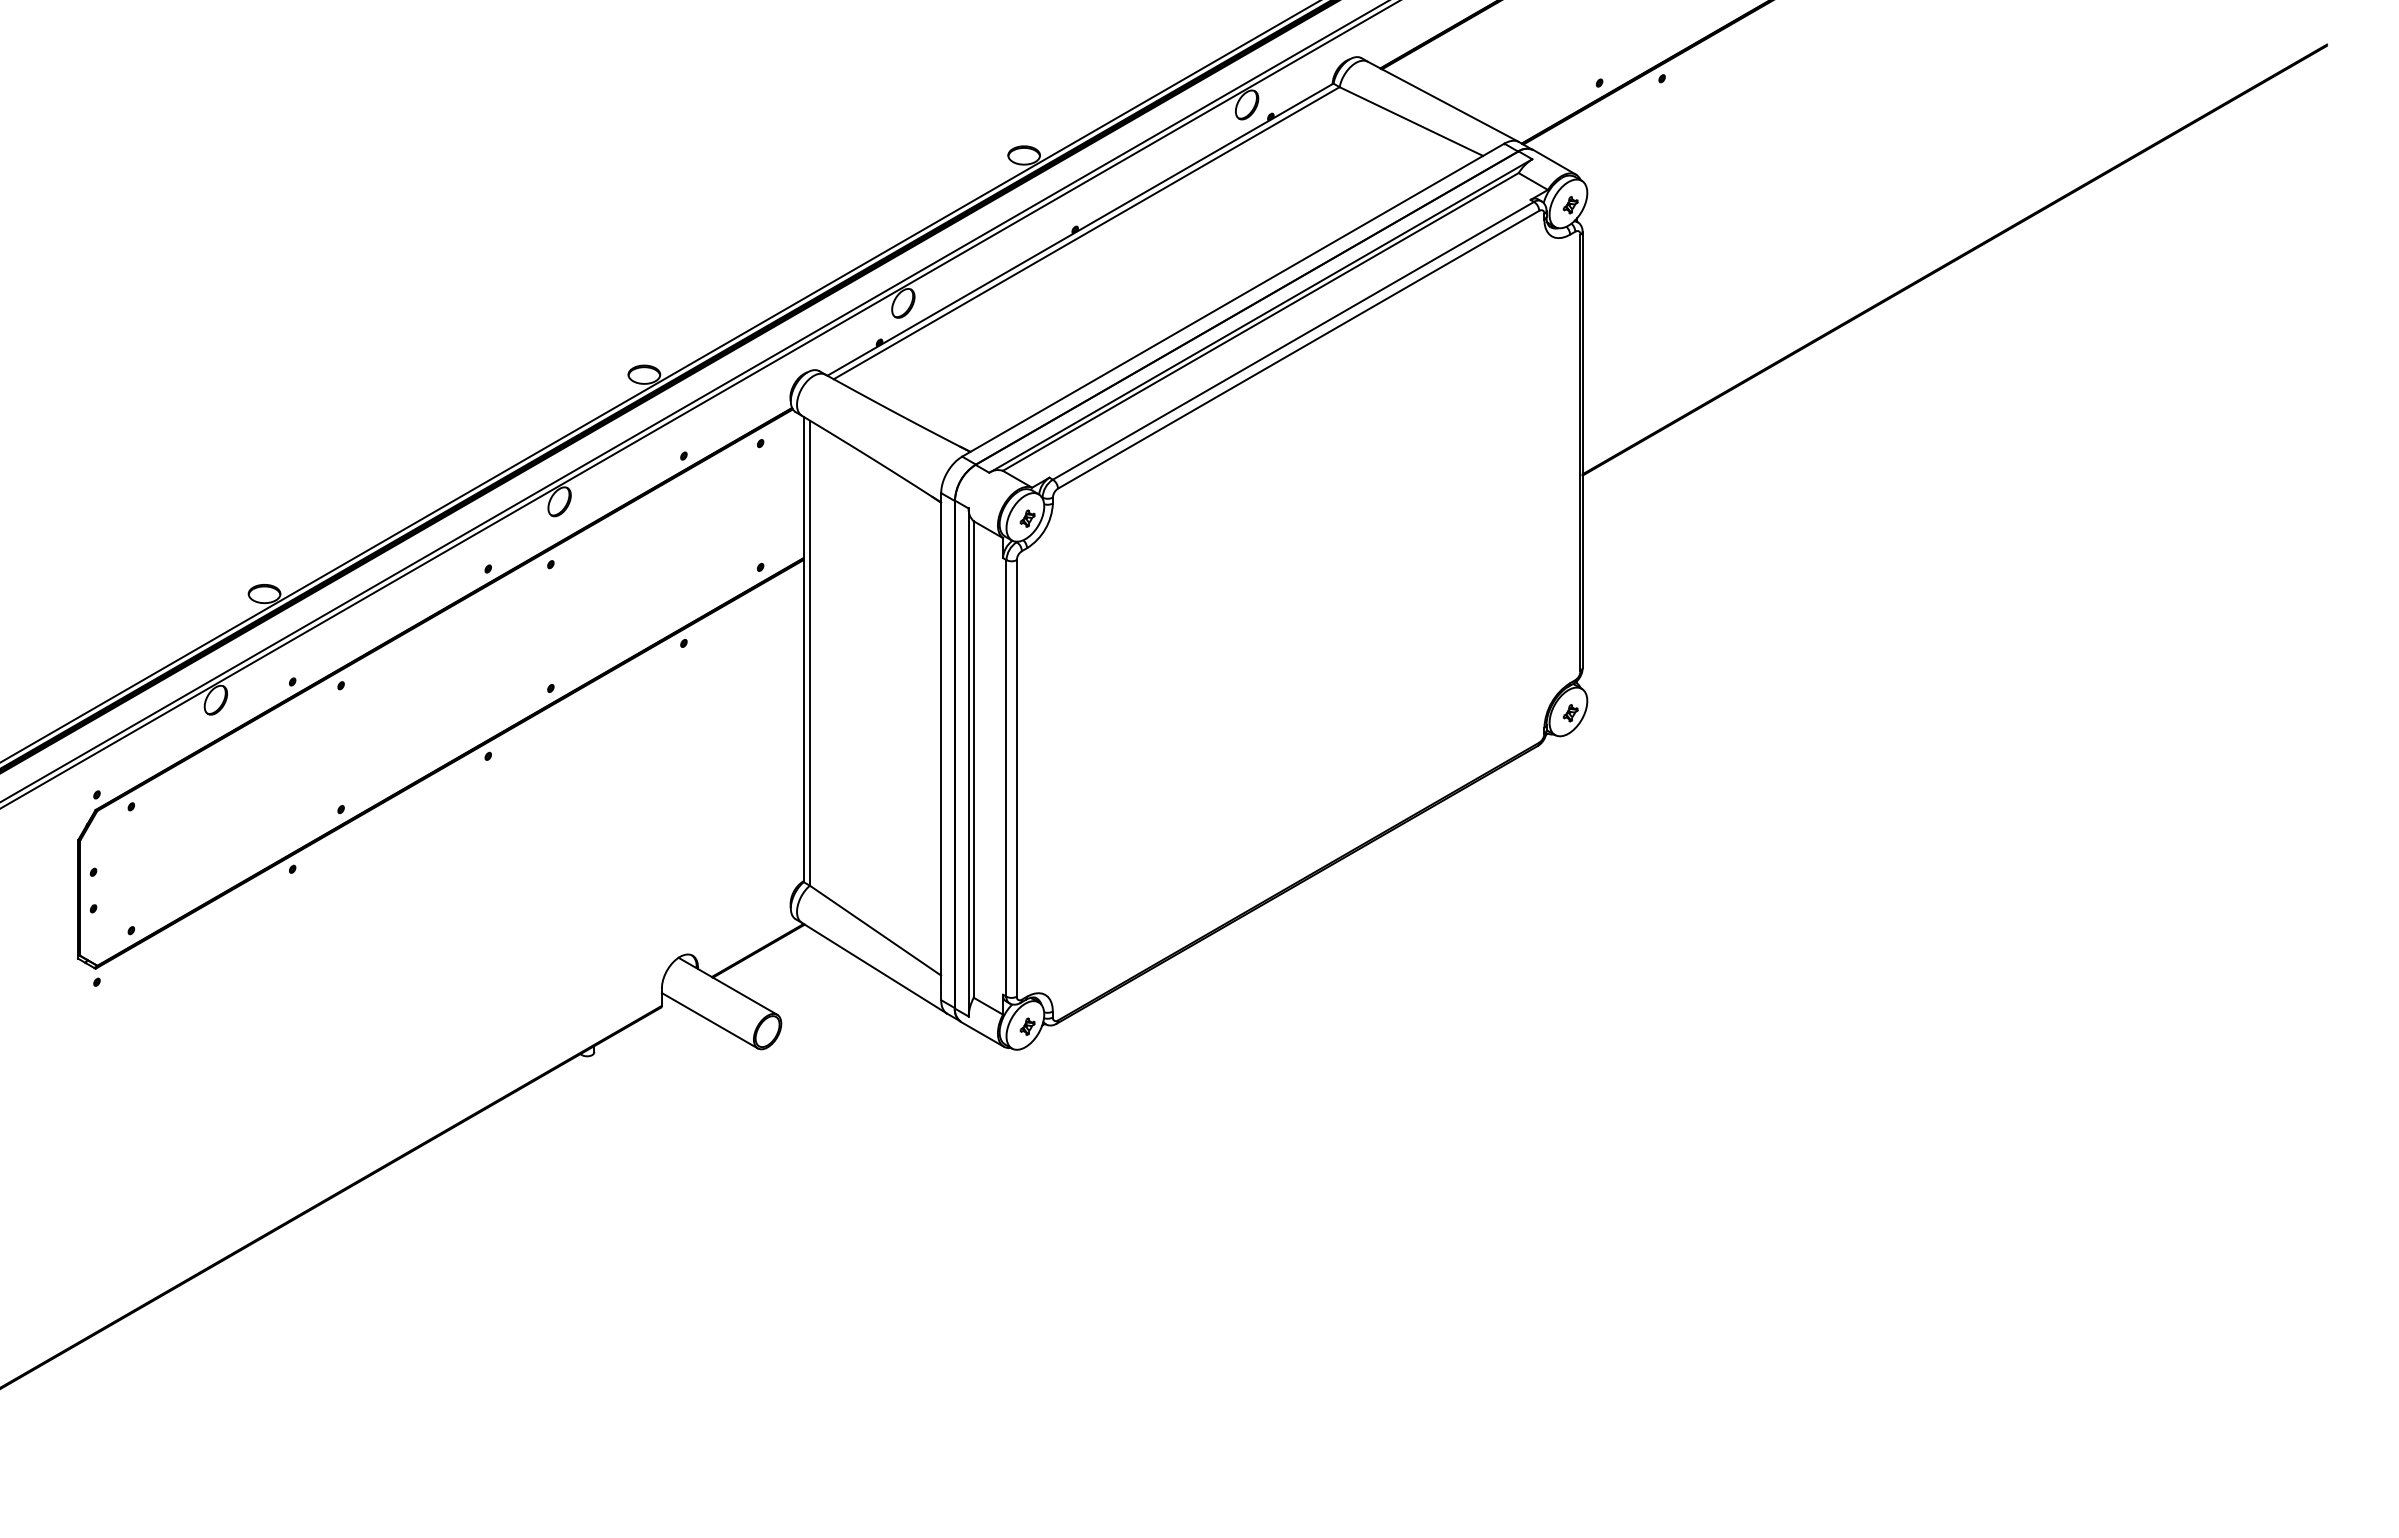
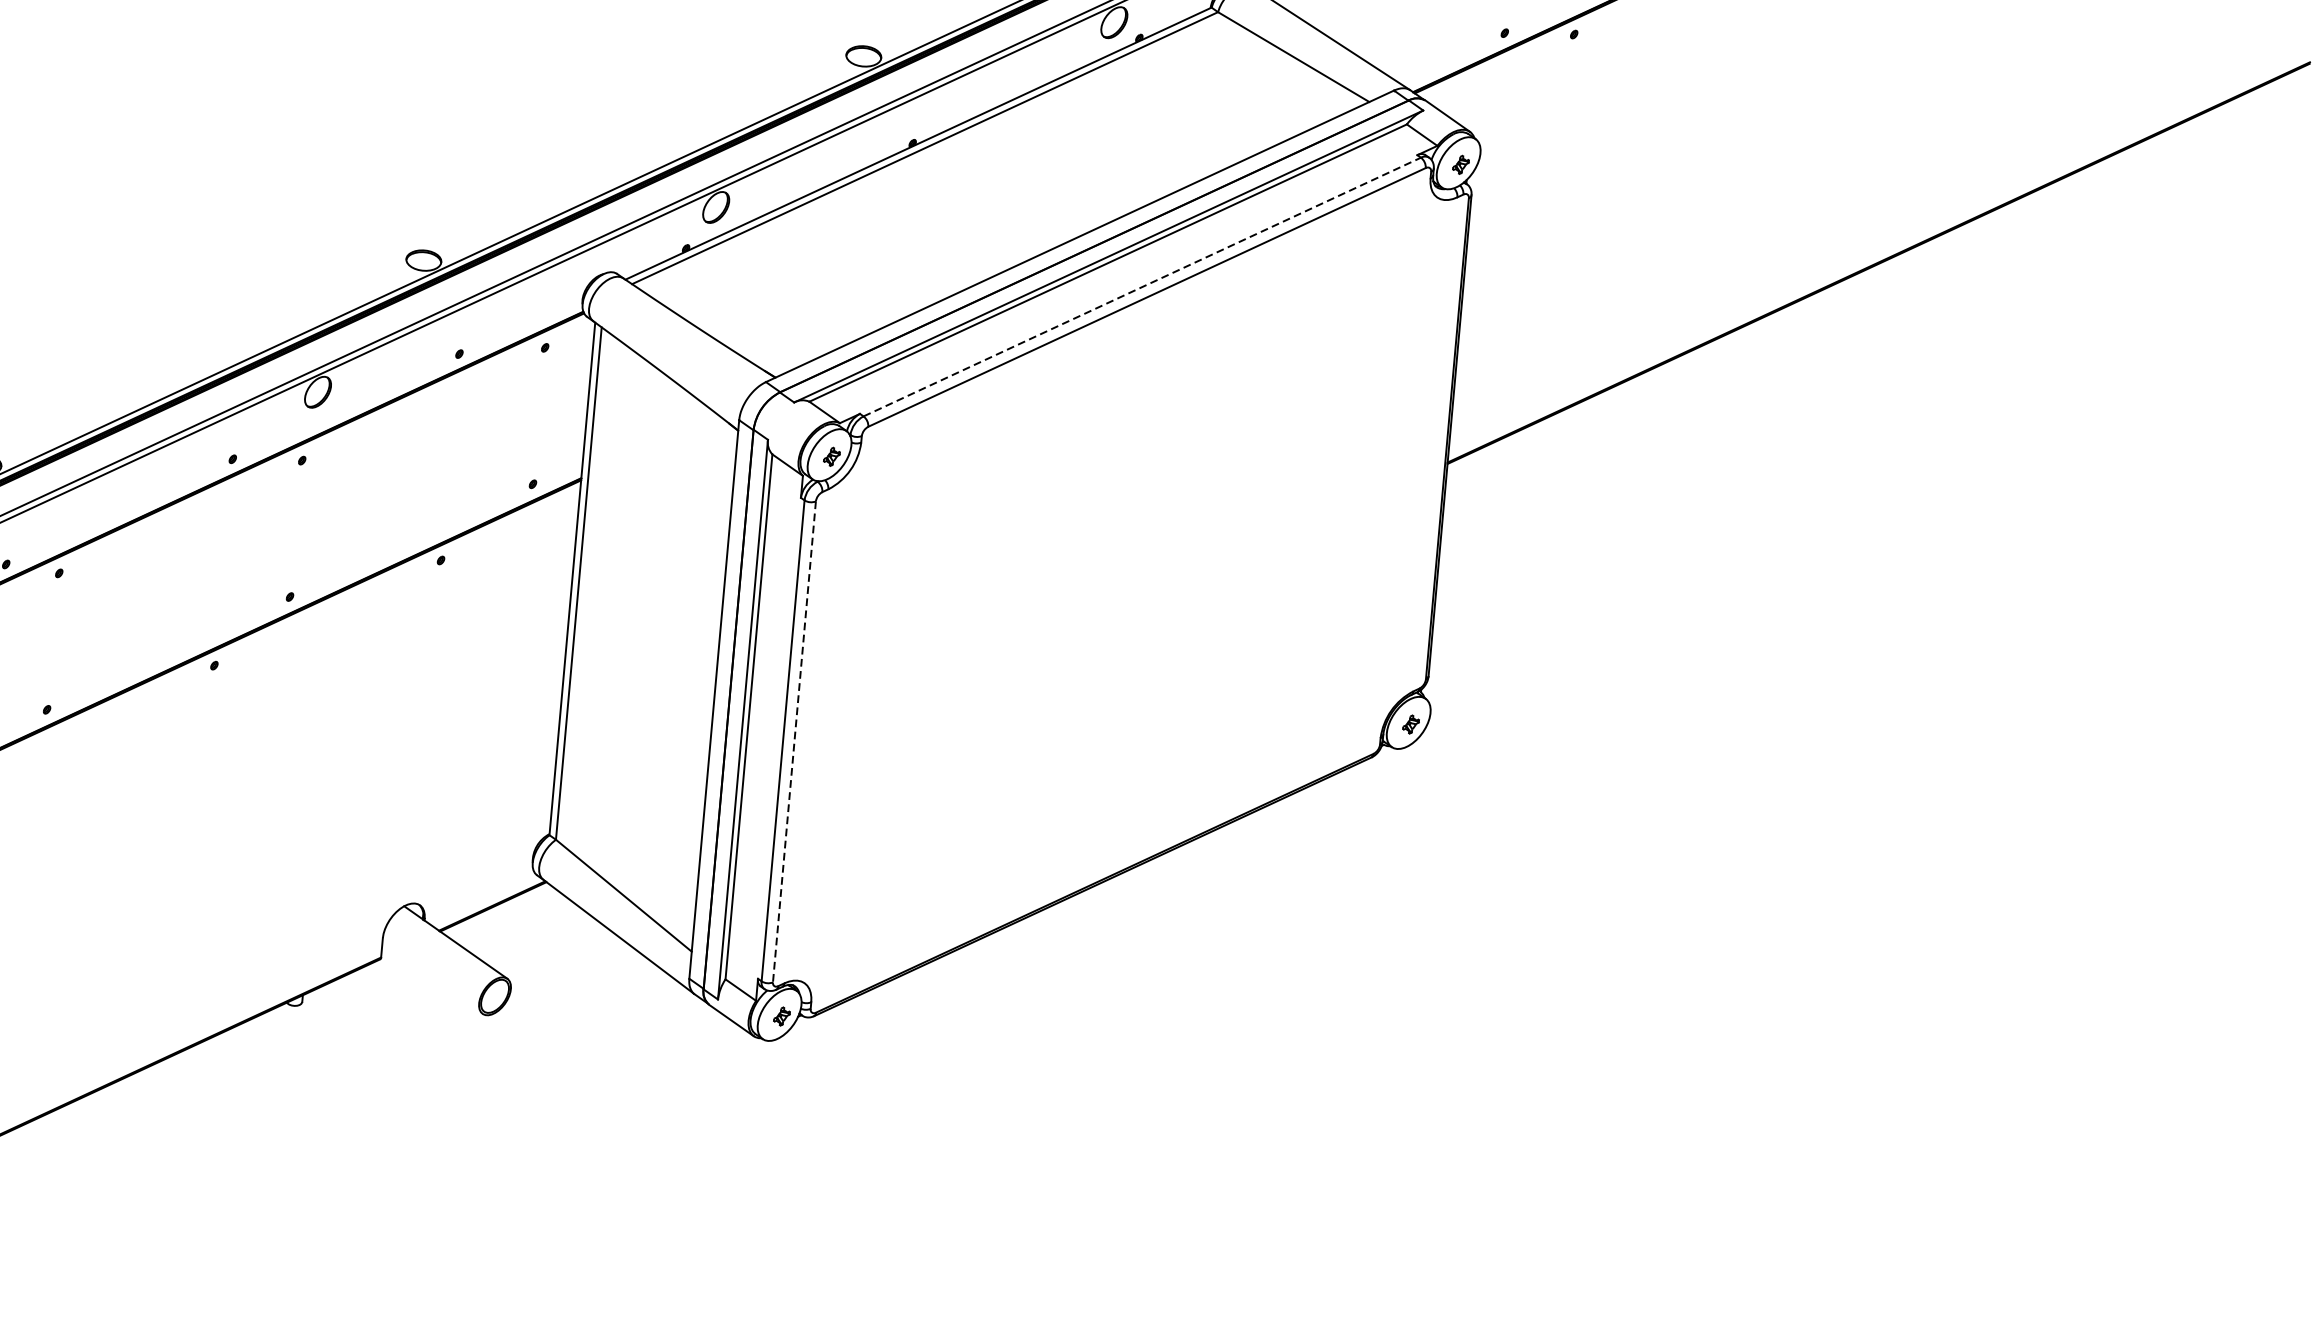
line: (1293, 340) -> (1142, 286), solid -> dashed
line: (1016, 778) -> (794, 741), solid -> dashed
line: (709, 1020) -> (432, 978), removed

